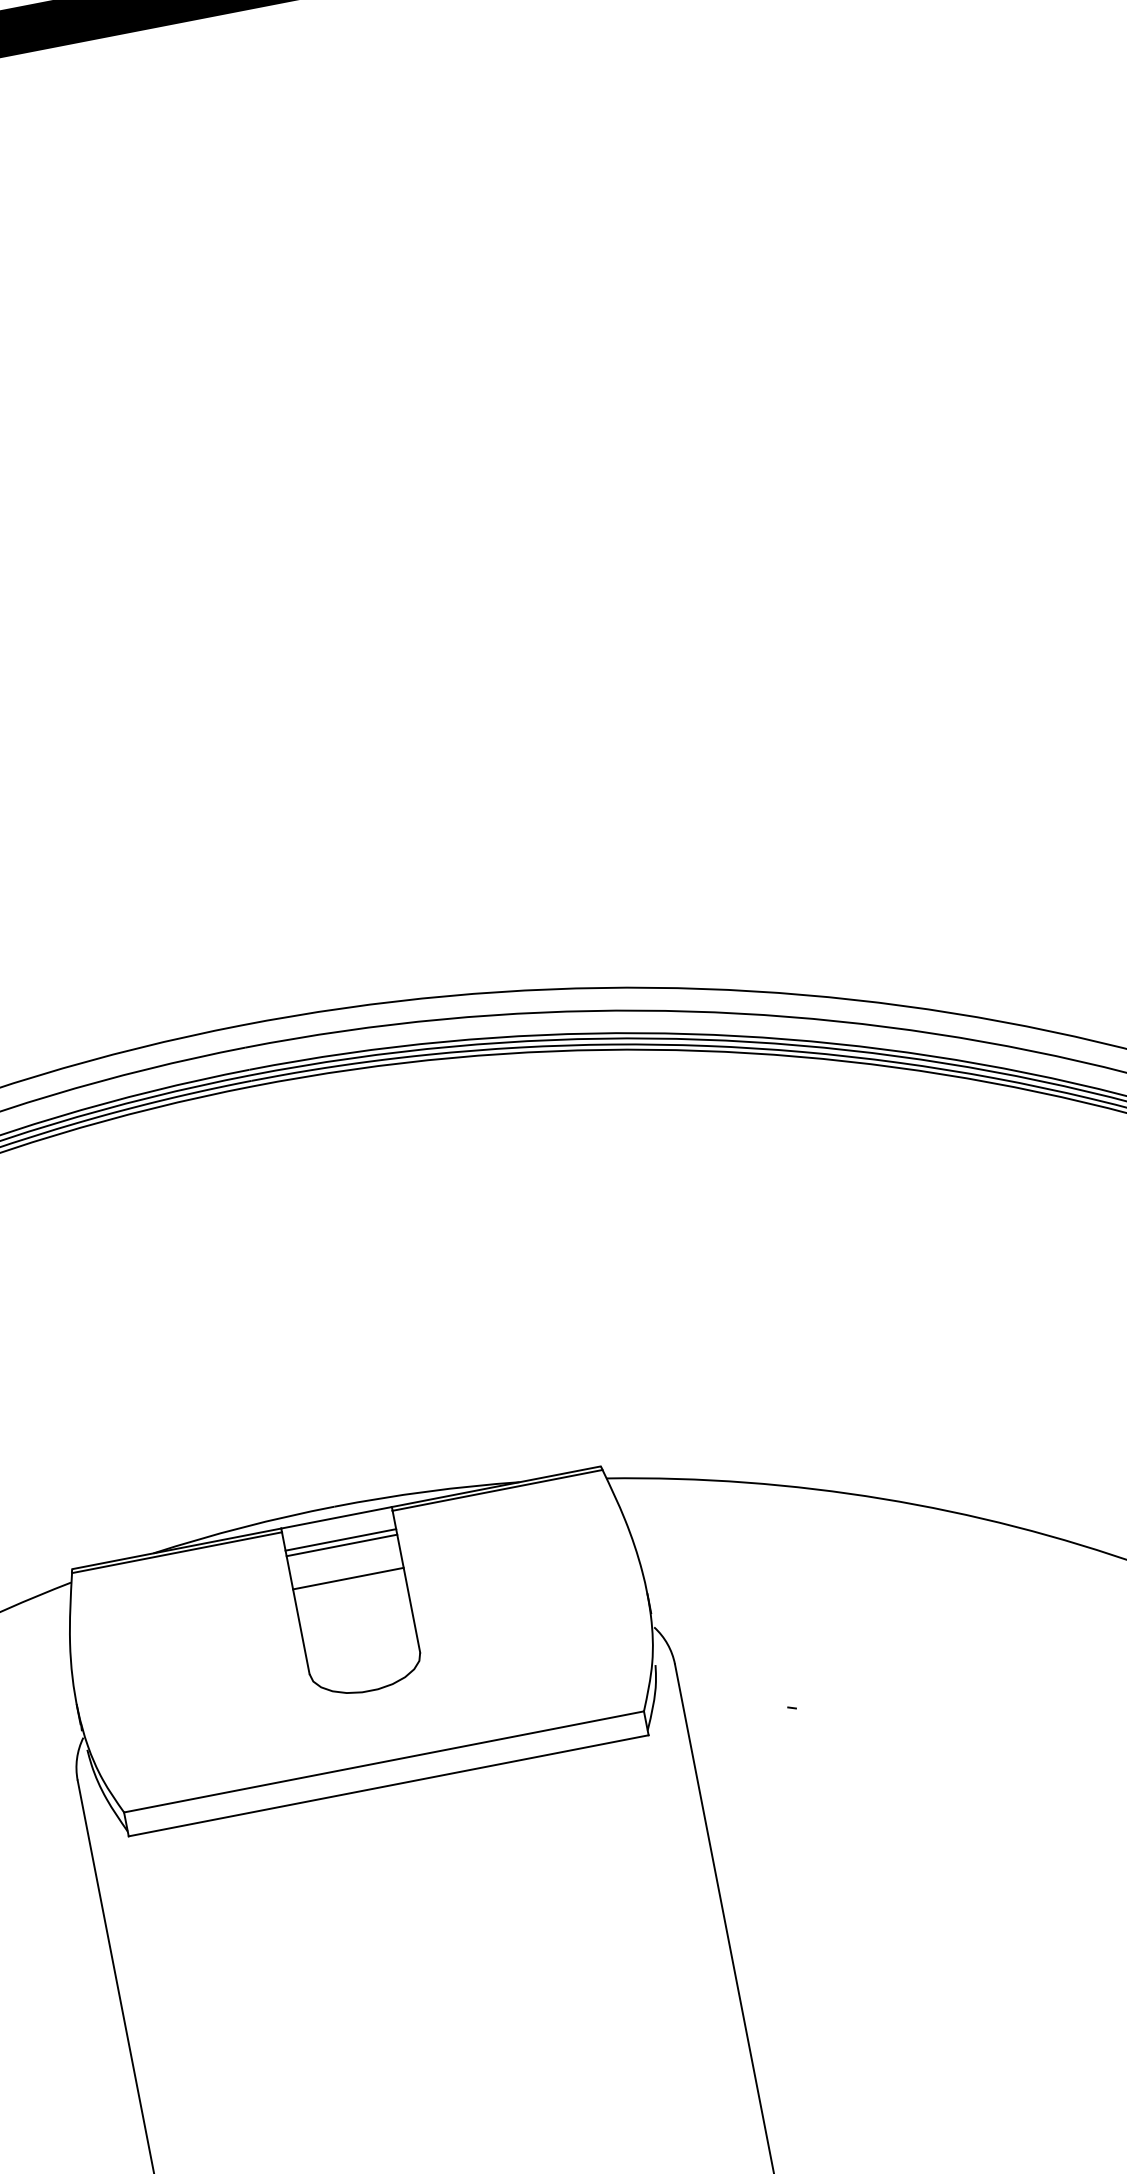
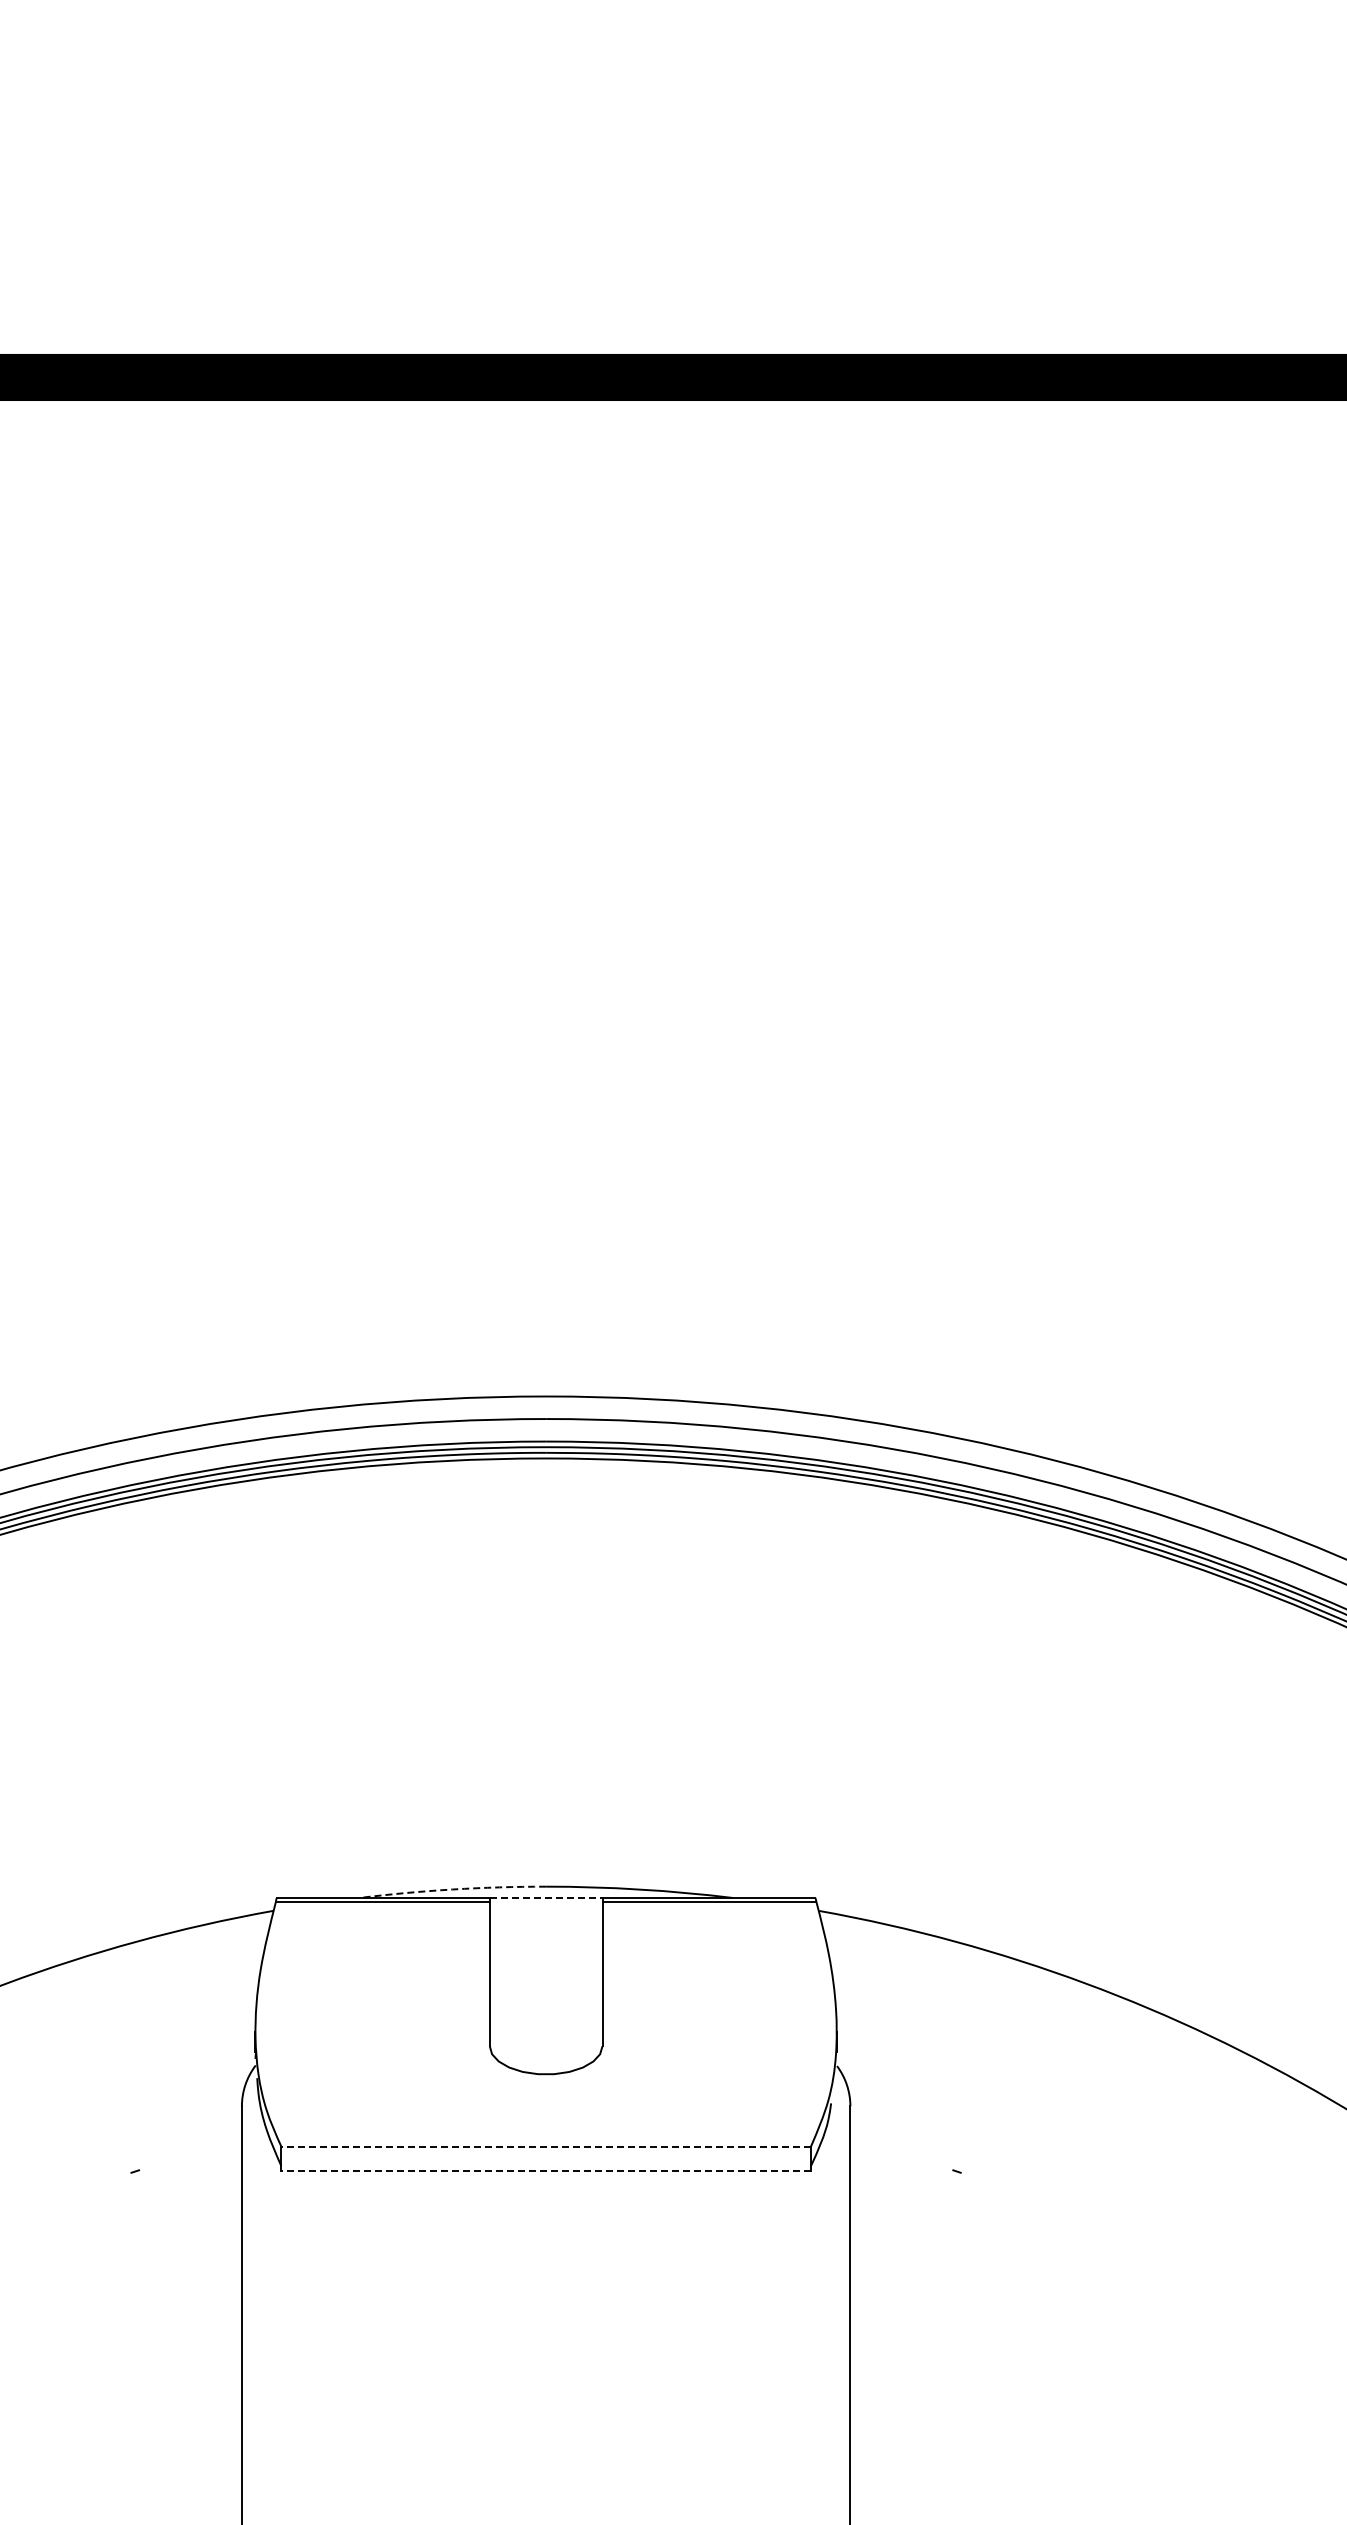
line: (336, 1517) -> (546, 1897), solid -> dashed
arc: (243, 1527) -> (452, 1889), solid -> dashed
line: (340, 1540) -> (545, 1920), removed
line: (341, 1545) -> (545, 1926), removed
line: (347, 1578) -> (545, 1959), removed
line: (384, 1761) -> (546, 2146), solid -> dashed
line: (388, 1785) -> (546, 2170), solid -> dashed

